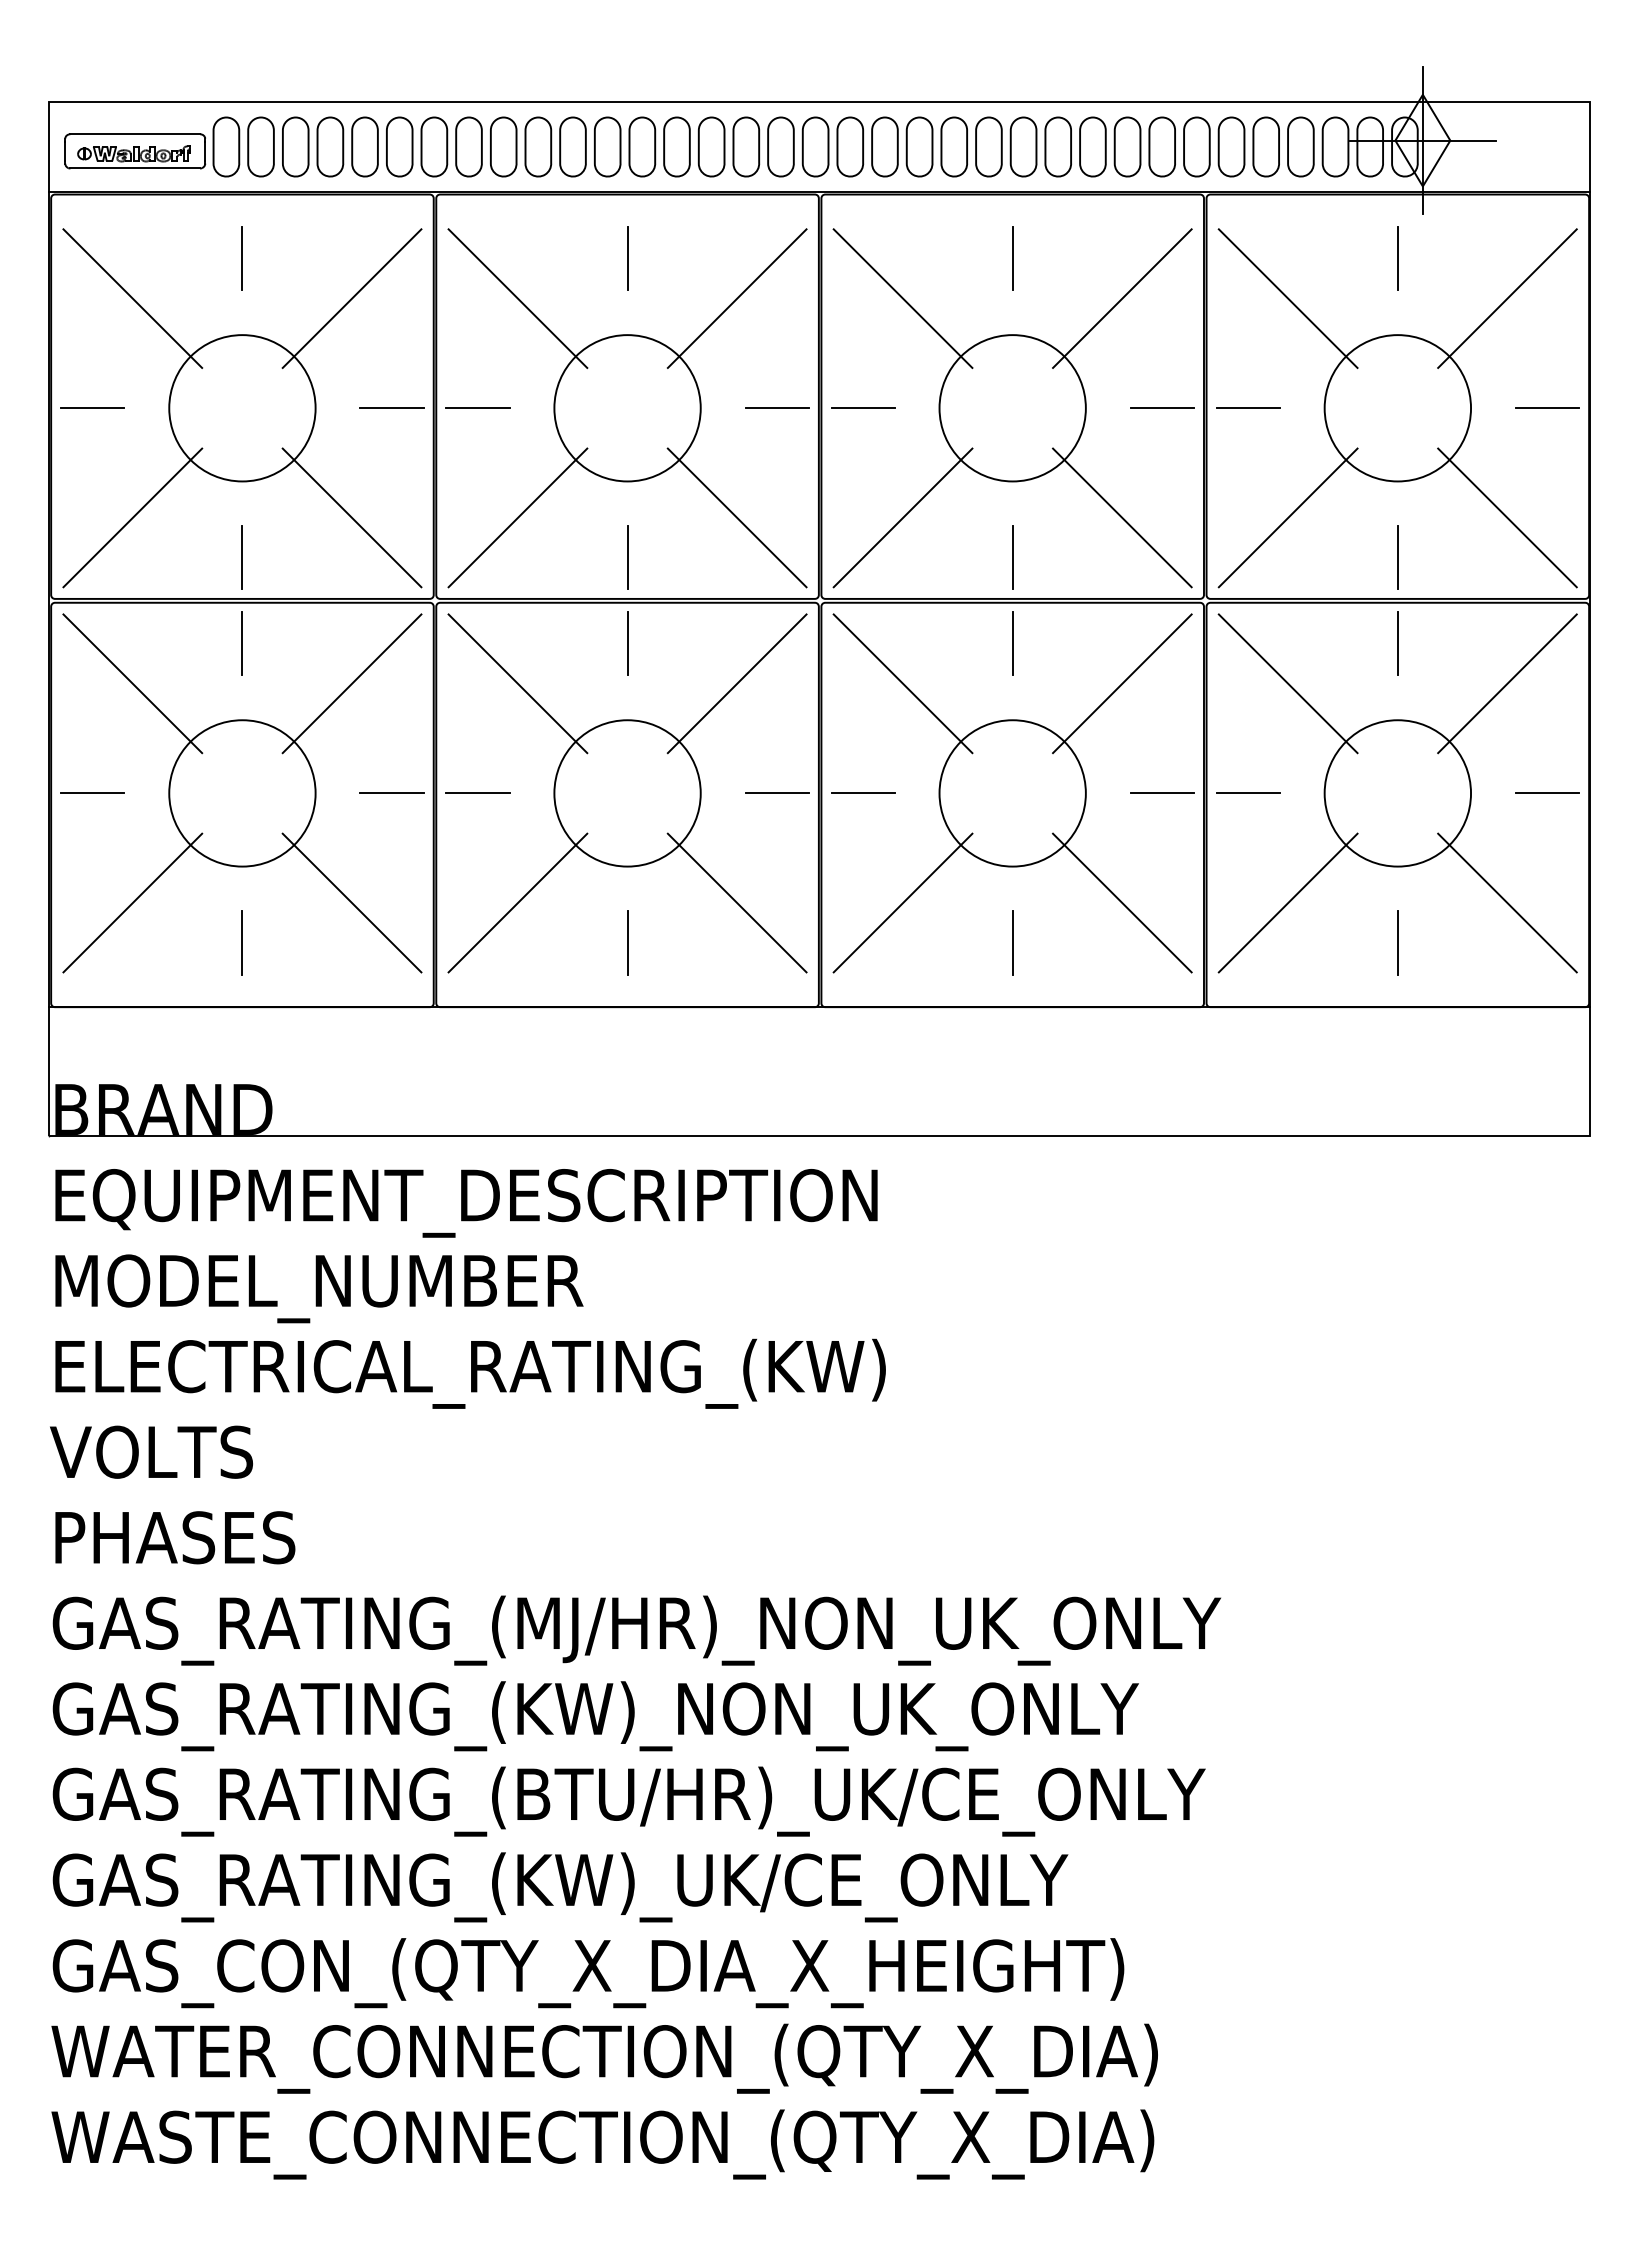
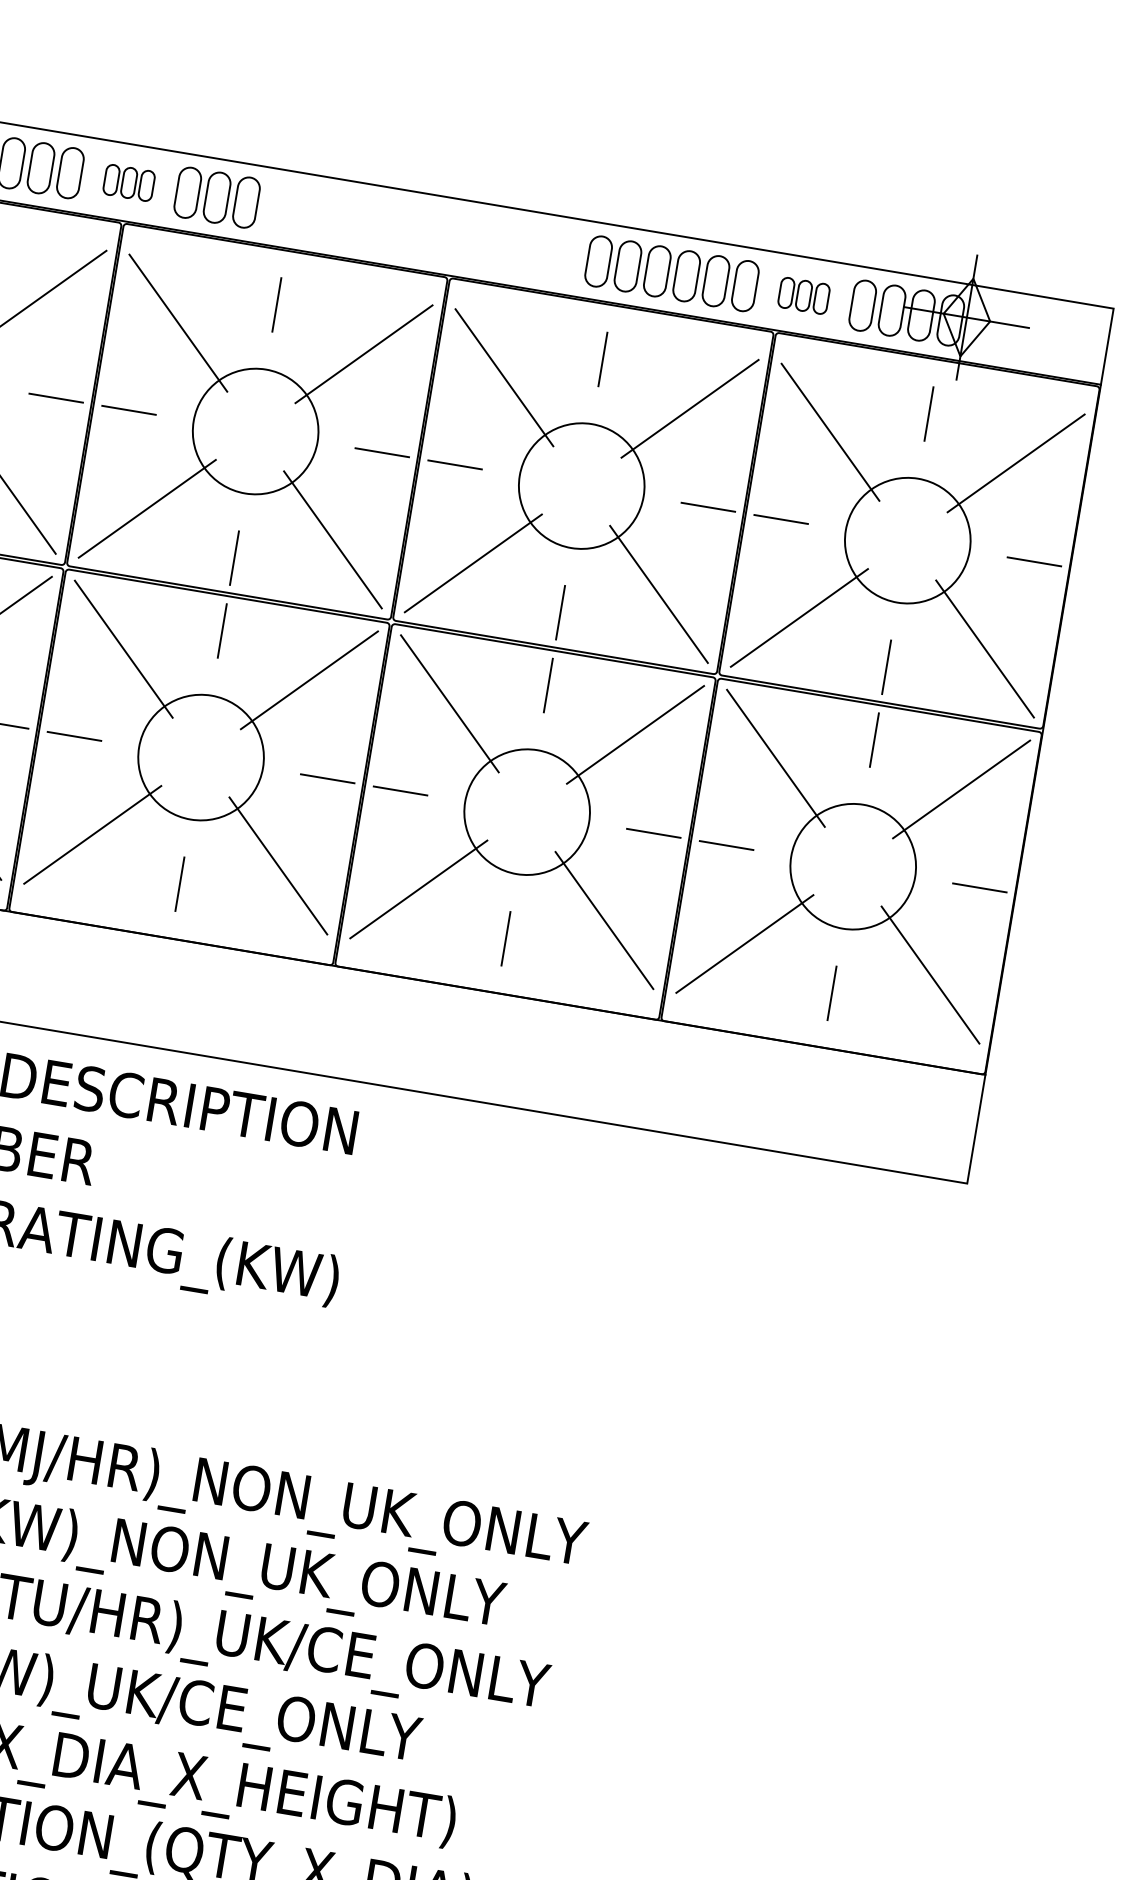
part: (434, 146) -> (129, 182), size x0.6
part: (780, 146) -> (422, 231), removed
part: (1231, 146) -> (804, 295), size x0.6

